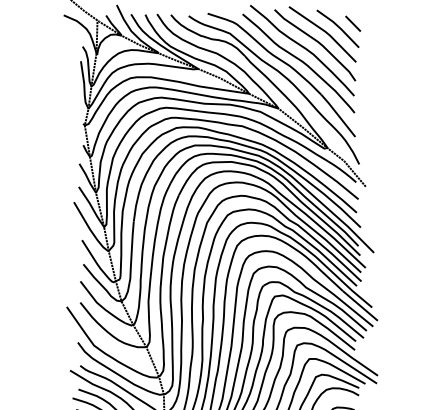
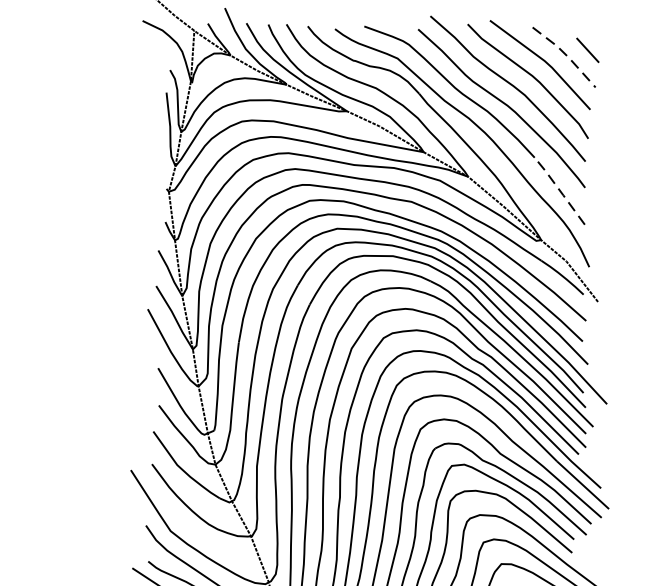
line: (339, 27) -> (566, 55), solid -> dashed
line: (338, 115) -> (560, 190), solid -> dashed

